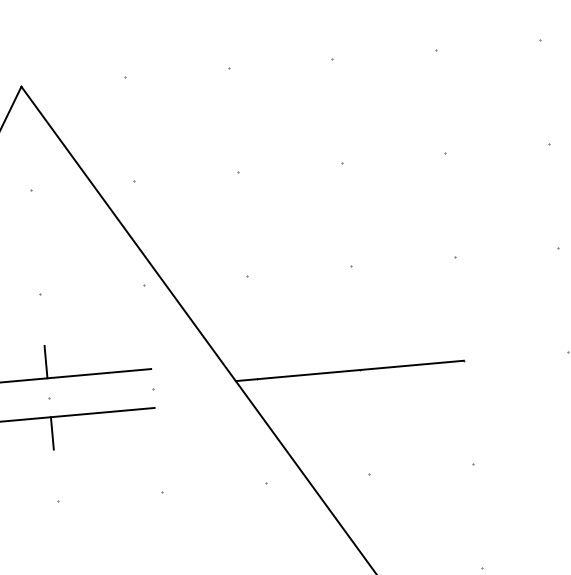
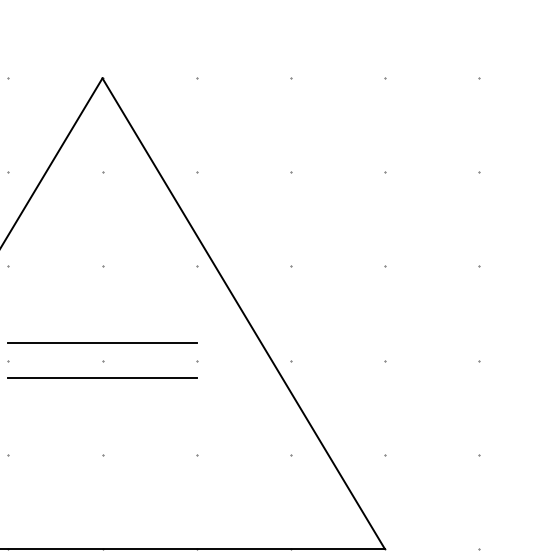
line: (45, 361) -> (102, 327), removed
line: (348, 370) -> (374, 360), removed
line: (52, 432) -> (102, 392), removed

